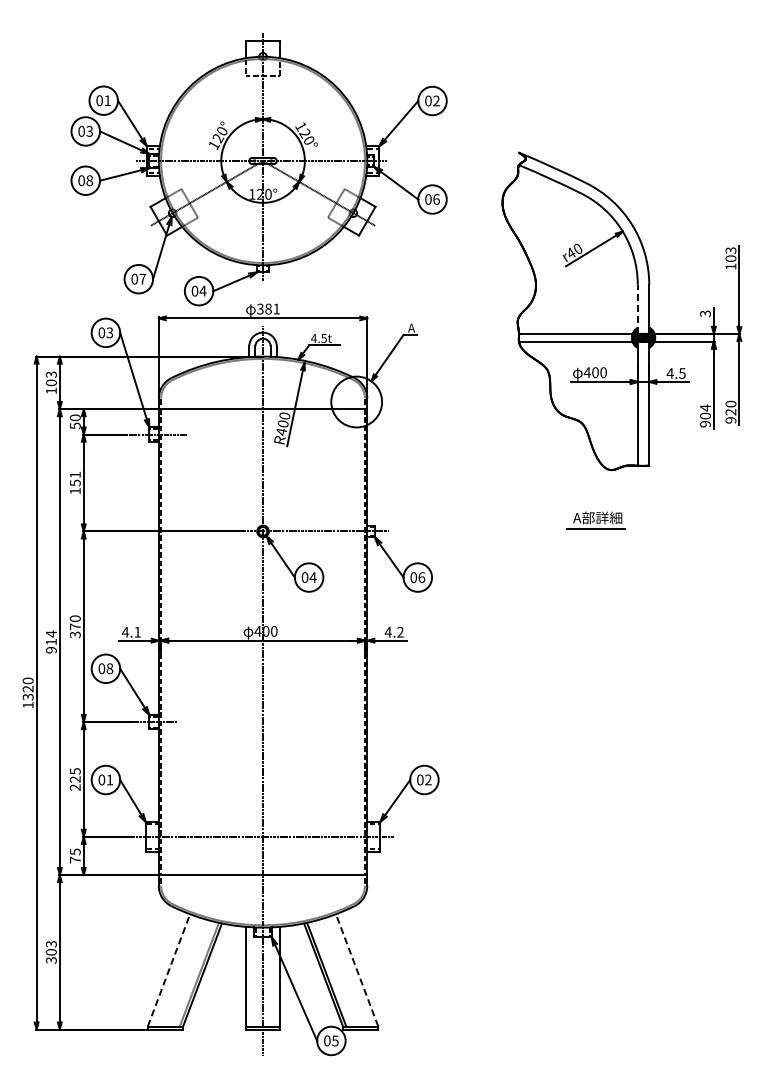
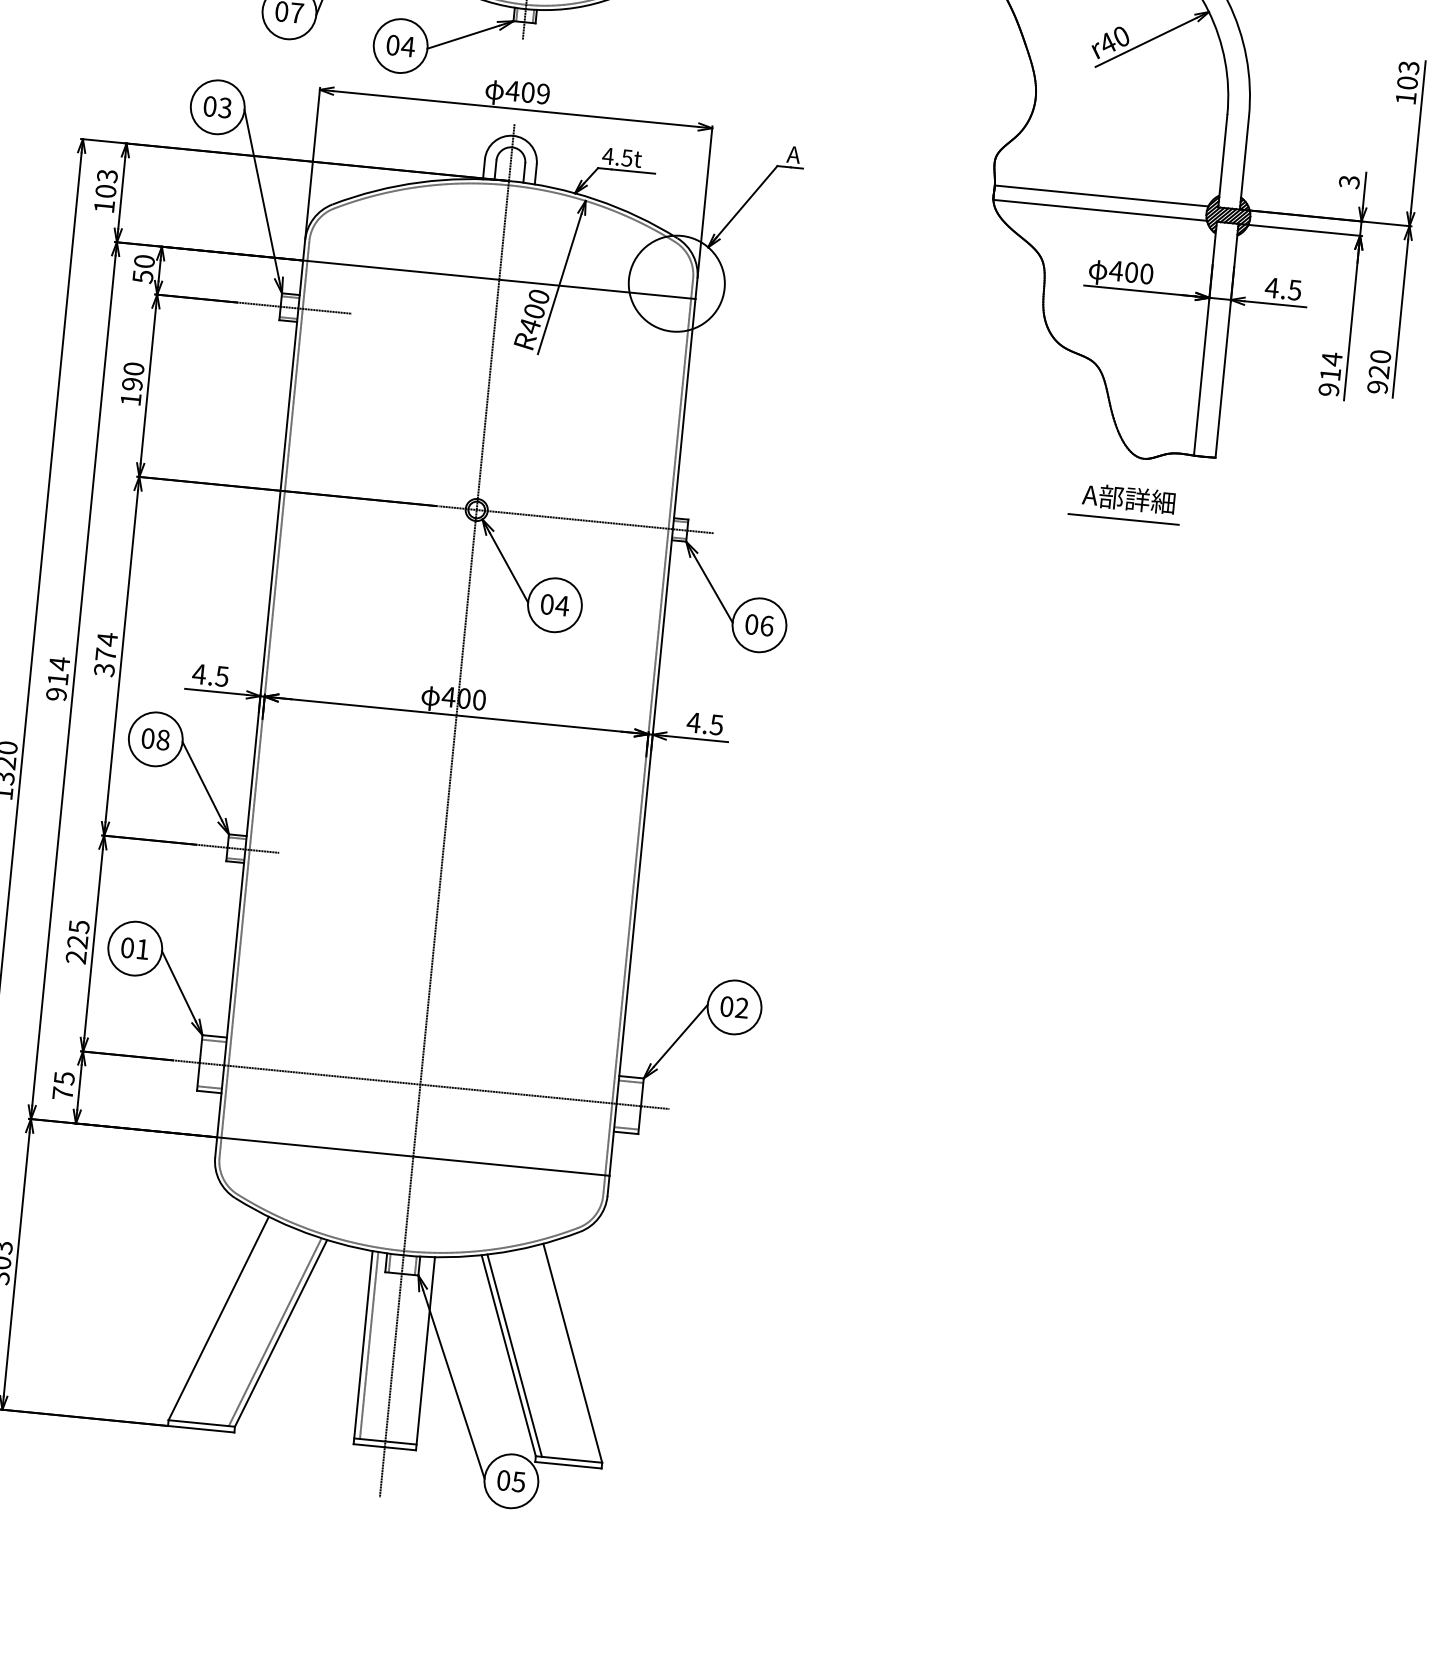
text: (267, 308) -> (526, 91), 381 -> 409
line: (637, 309) -> (1222, 161), dashed -> solid
text: (705, 415) -> (1330, 373), 904 -> 914
text: (74, 478) -> (131, 375), 151 -> 190
part: (595, 520) -> (1124, 503), moved
text: (74, 618) -> (105, 638), 370 -> 374
text: (400, 631) -> (716, 723), 4.2 -> 4.5
text: (137, 632) -> (221, 676), 4.1 -> 4.5
line: (168, 970) -> (217, 1318), dashed -> solid
line: (357, 970) -> (573, 1353), dashed -> solid
line: (249, 976) -> (369, 1344), added

